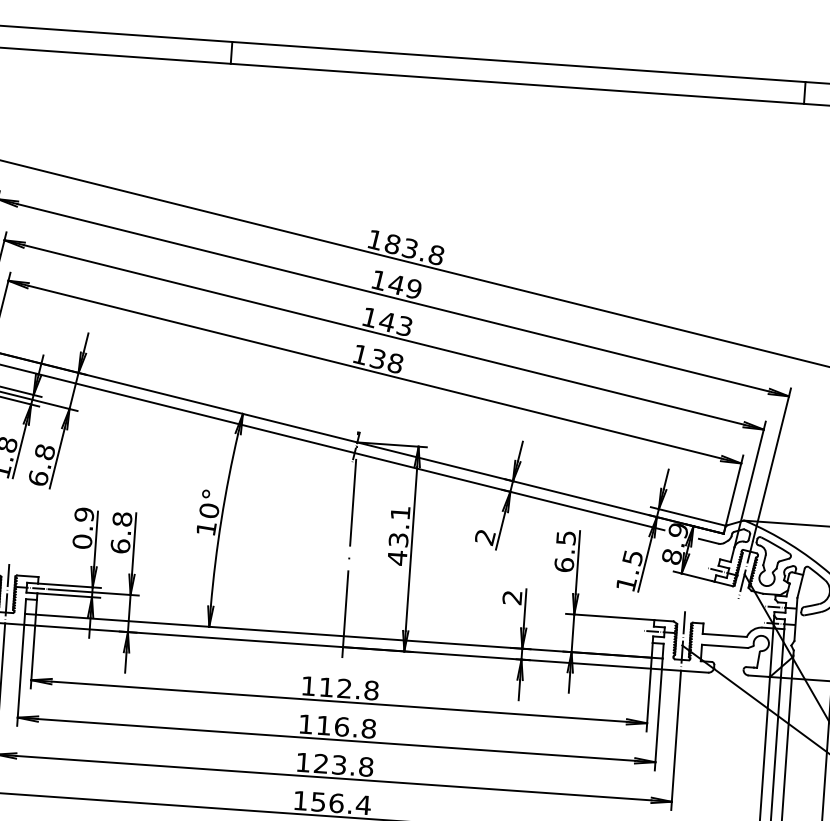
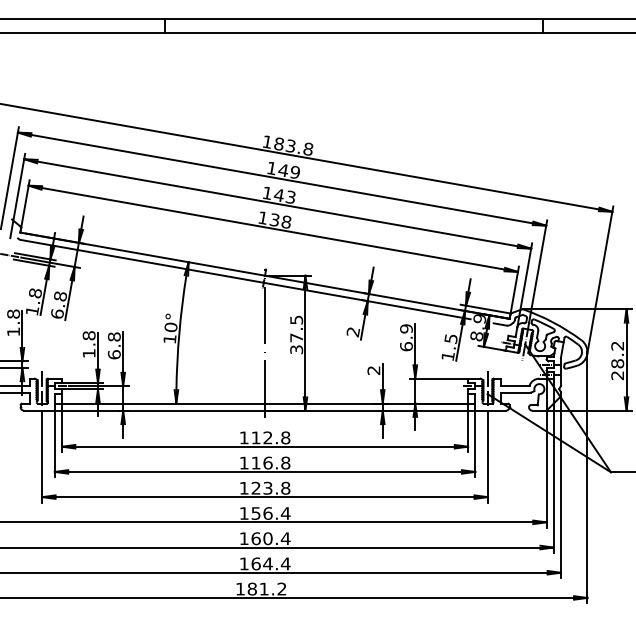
text: (82, 528) -> (88, 344), 0.9 -> 1.8
text: (398, 534) -> (296, 334), 43.1 -> 37.5
text: (566, 537) -> (406, 328), 6.5 -> 6.9

